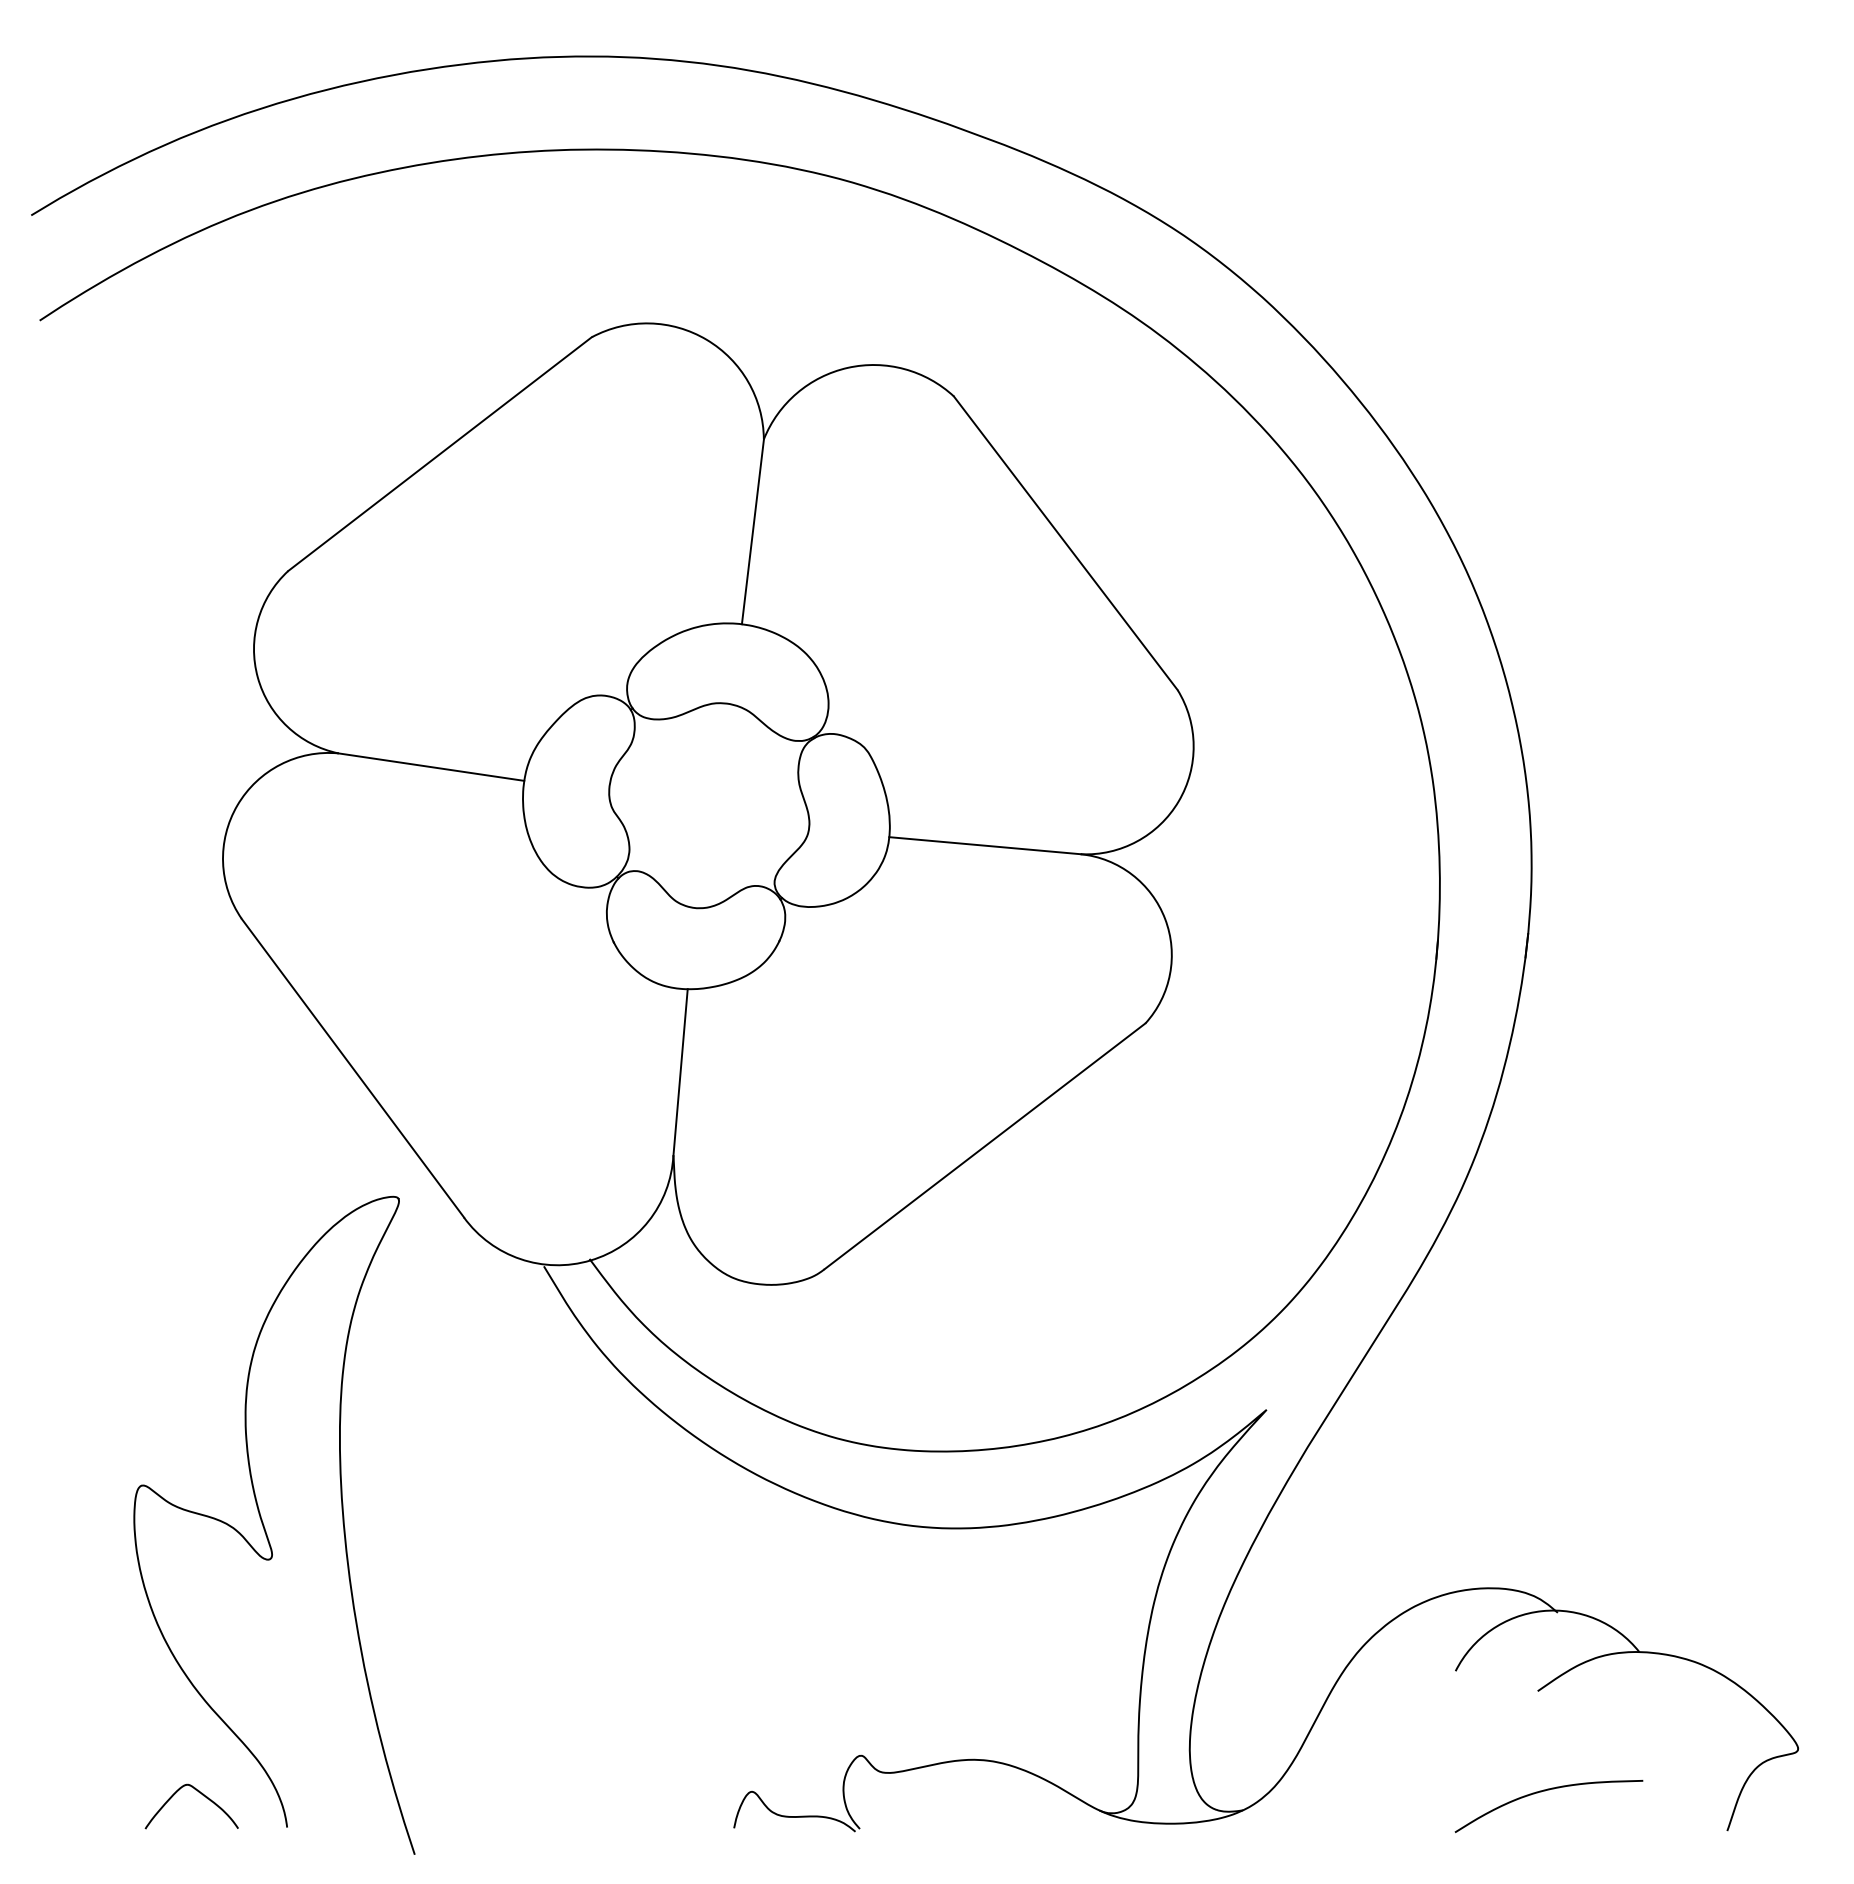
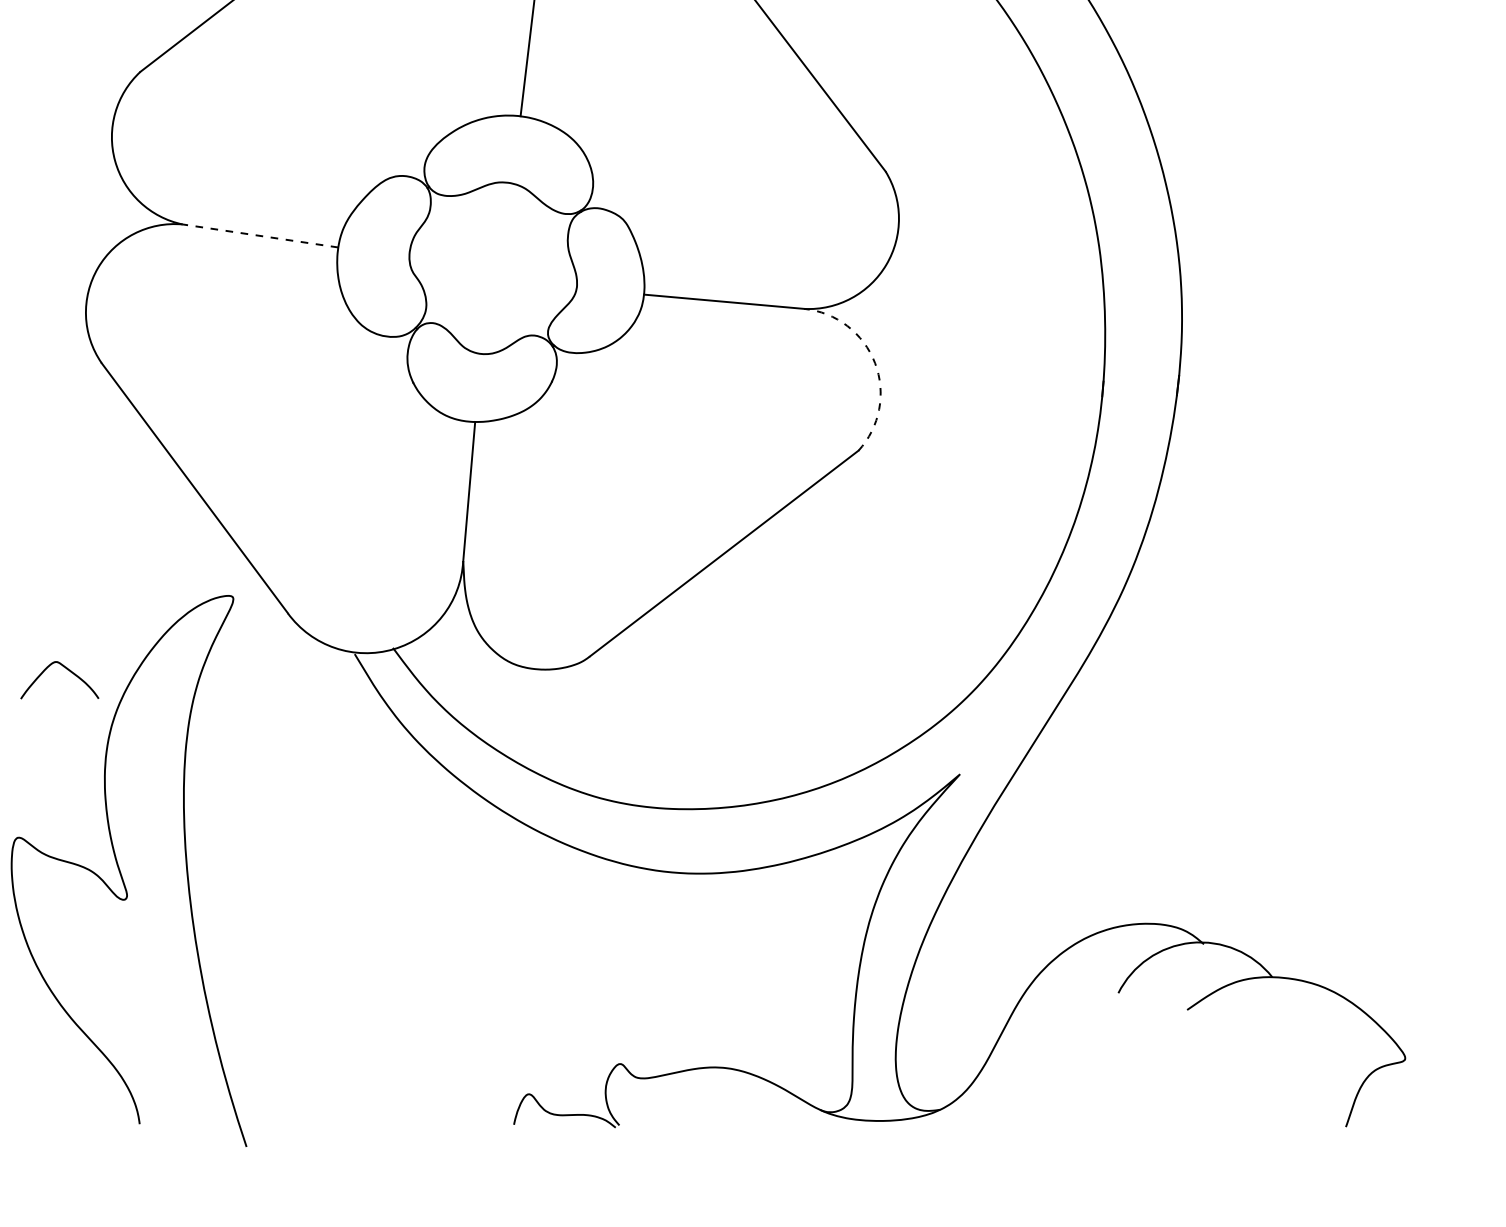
line: (431, 767) -> (260, 236), solid -> dashed
arc: (1165, 918) -> (875, 362), solid -> dashed
curve: (1545, 1791) -> (1193, 1093), removed
curve: (199, 1793) -> (66, 669), moved

